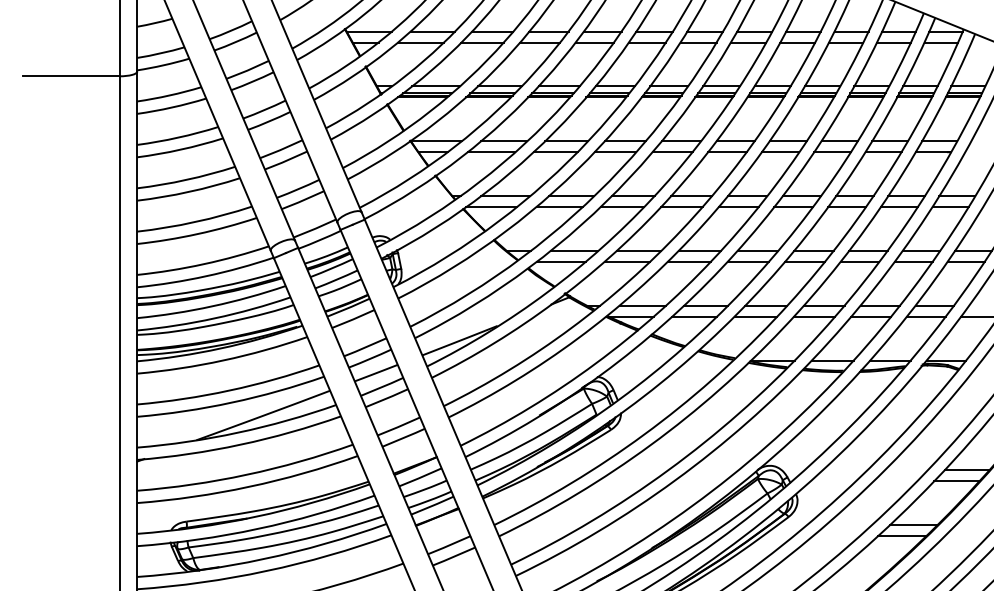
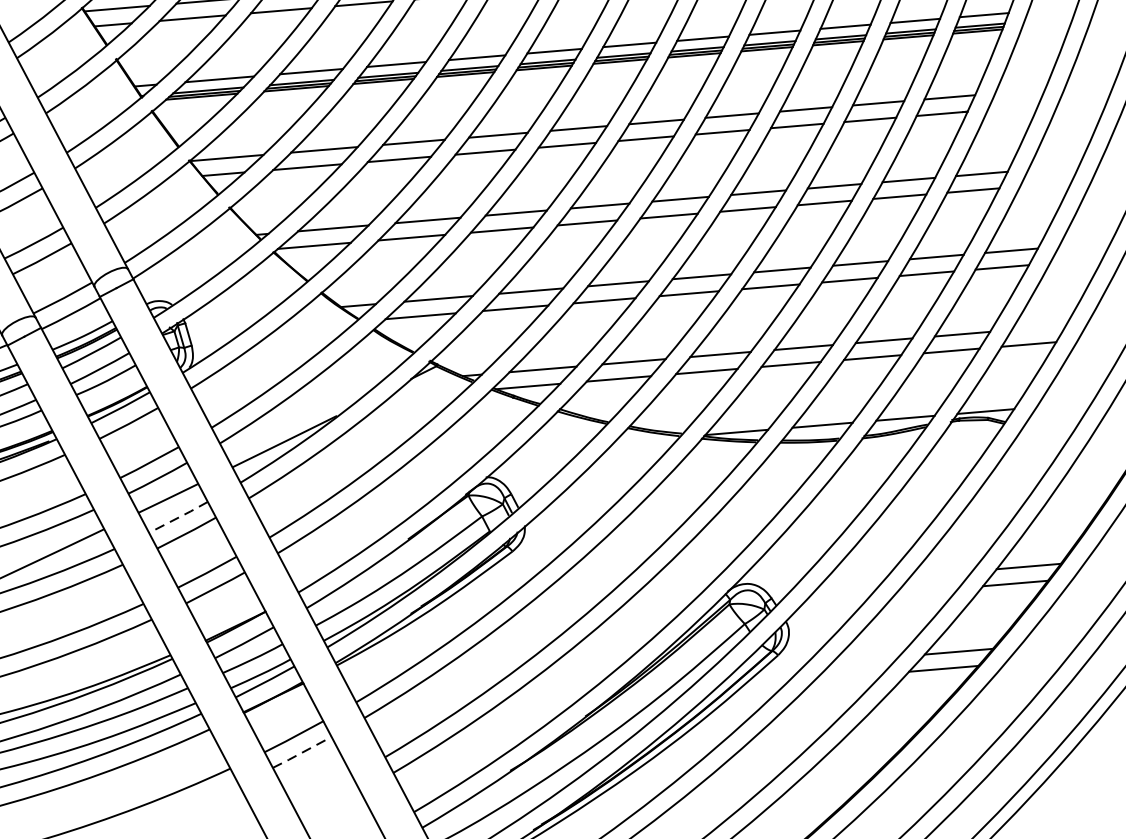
line: (382, 386) -> (178, 516), solid -> dashed
line: (453, 556) -> (301, 752), solid -> dashed

